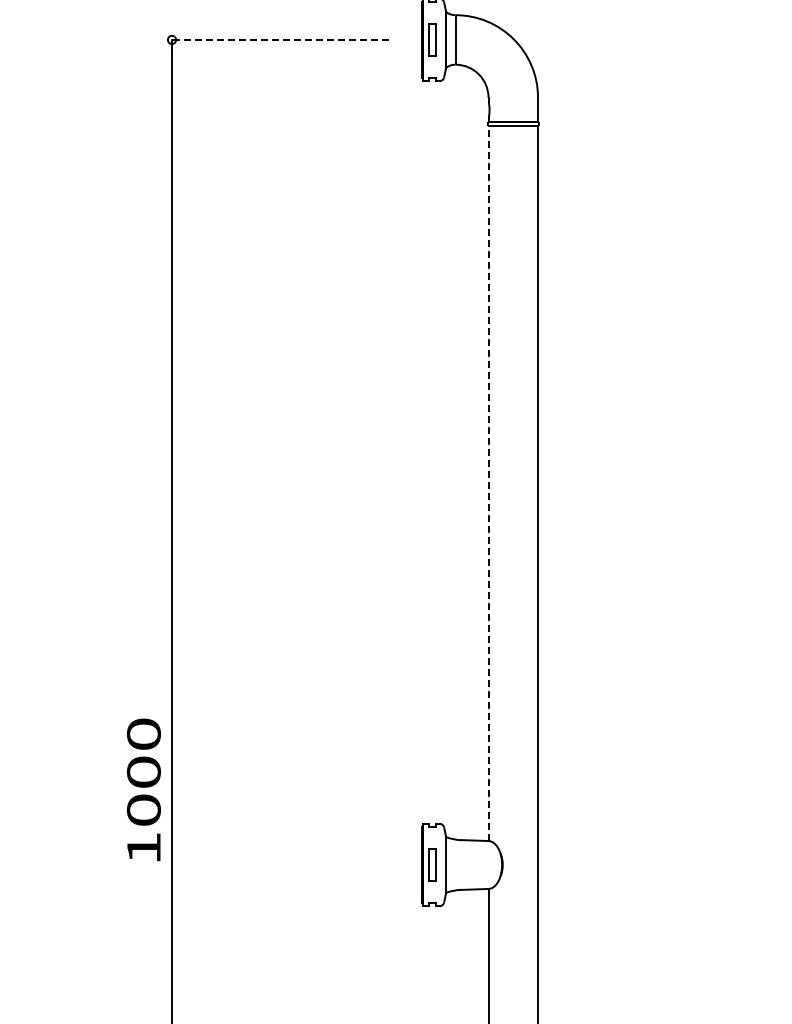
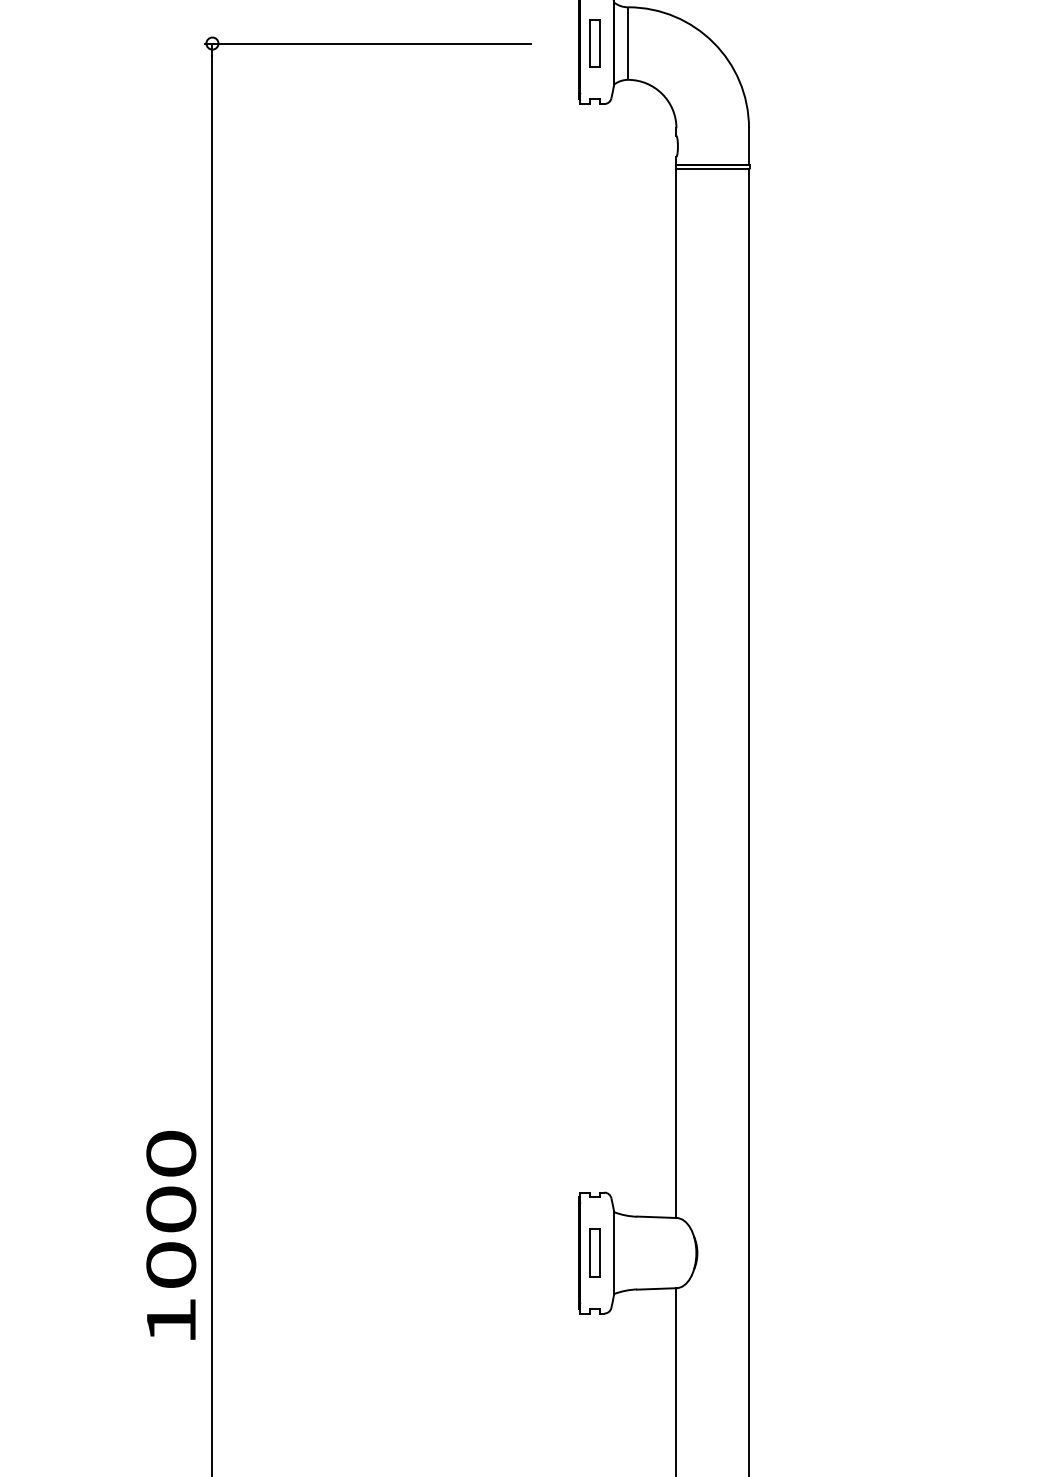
line: (278, 39) -> (368, 42), dashed -> solid
line: (488, 483) -> (676, 693), dashed -> solid
text: (143, 789) -> (170, 1234), moved

